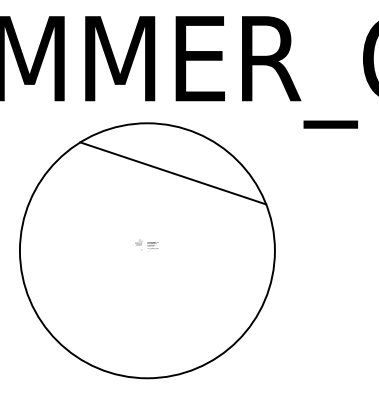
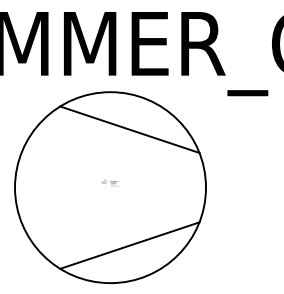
line: (172, 328) -> (129, 245), added

